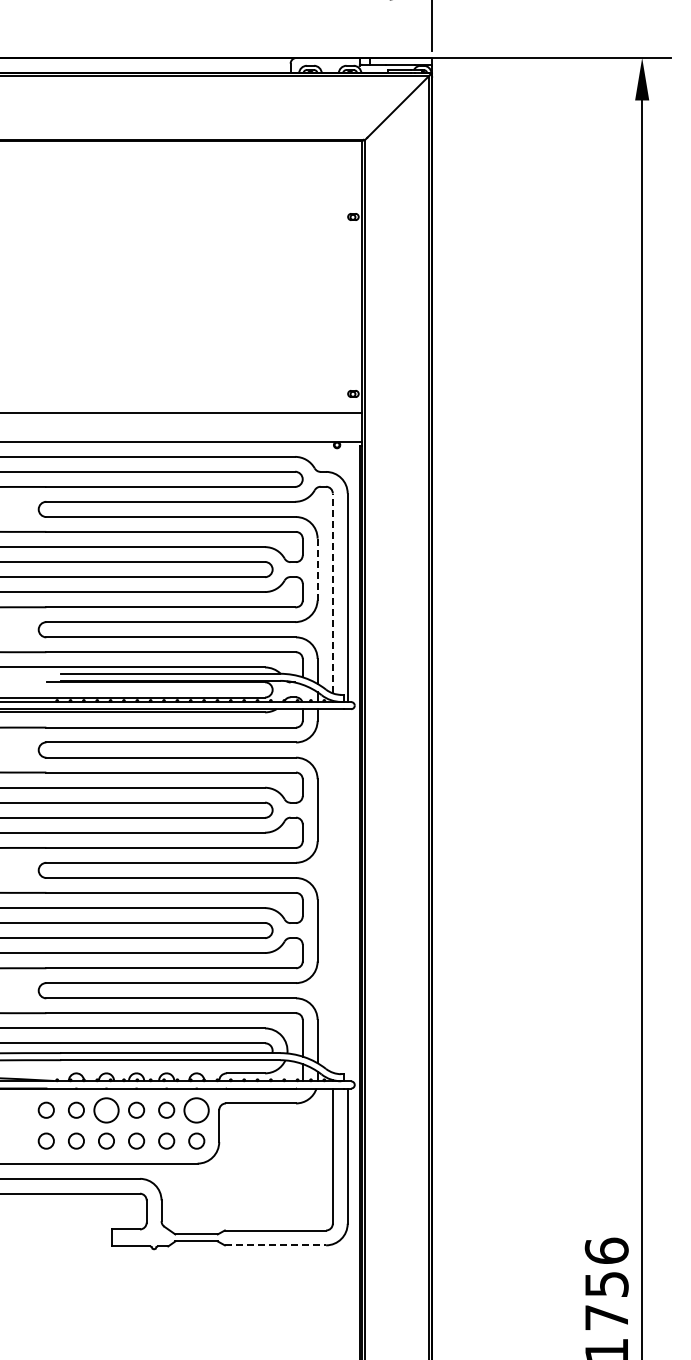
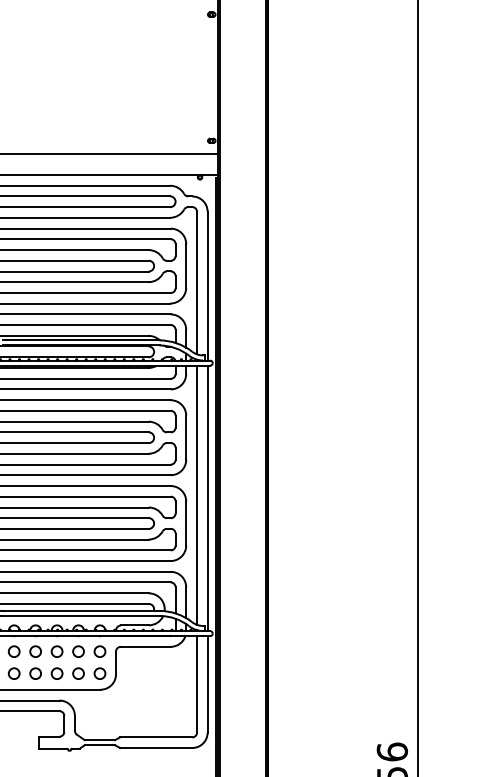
line: (317, 569) -> (186, 266), dashed -> solid
line: (332, 593) -> (196, 283), dashed -> solid
line: (332, 890) -> (196, 494), added
line: (347, 895) -> (207, 498), added
circle: (106, 1109) -> (35, 651), size x0.62
circle: (196, 1109) -> (99, 651), size x0.62
line: (275, 1245) -> (156, 748), dashed -> solid

